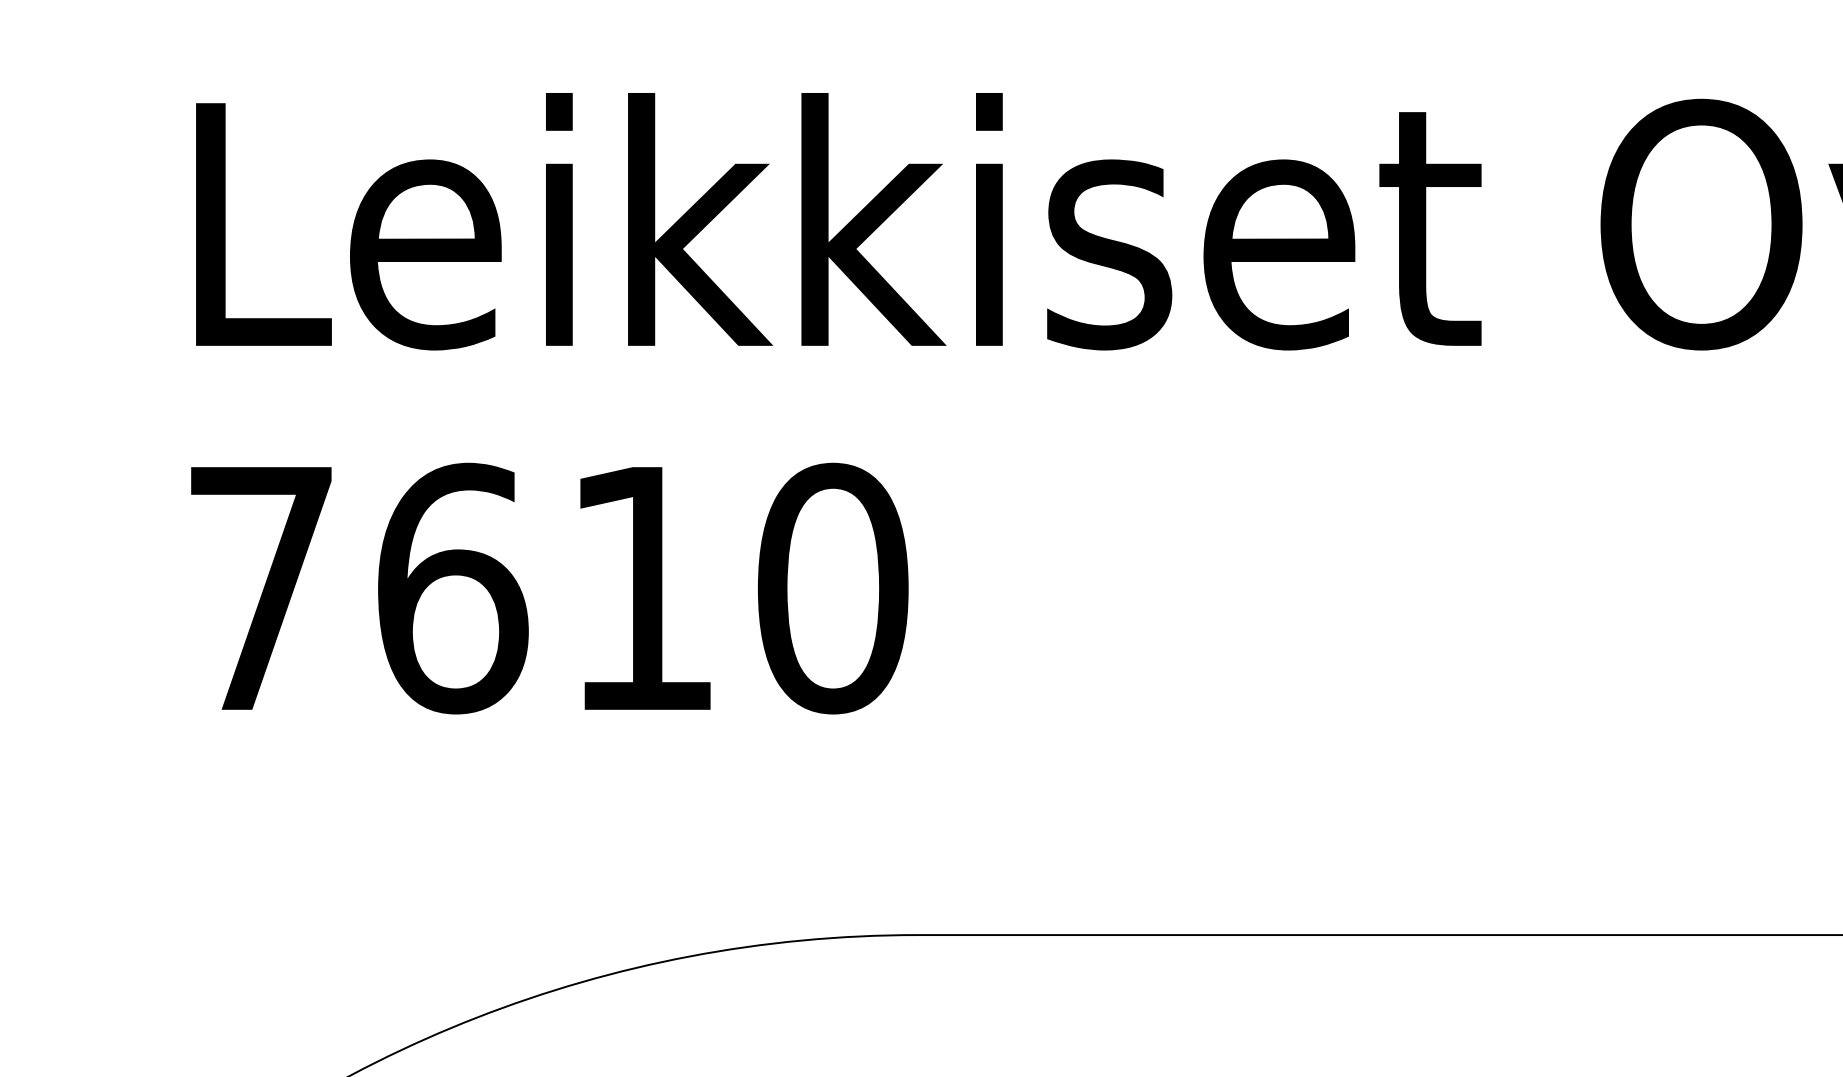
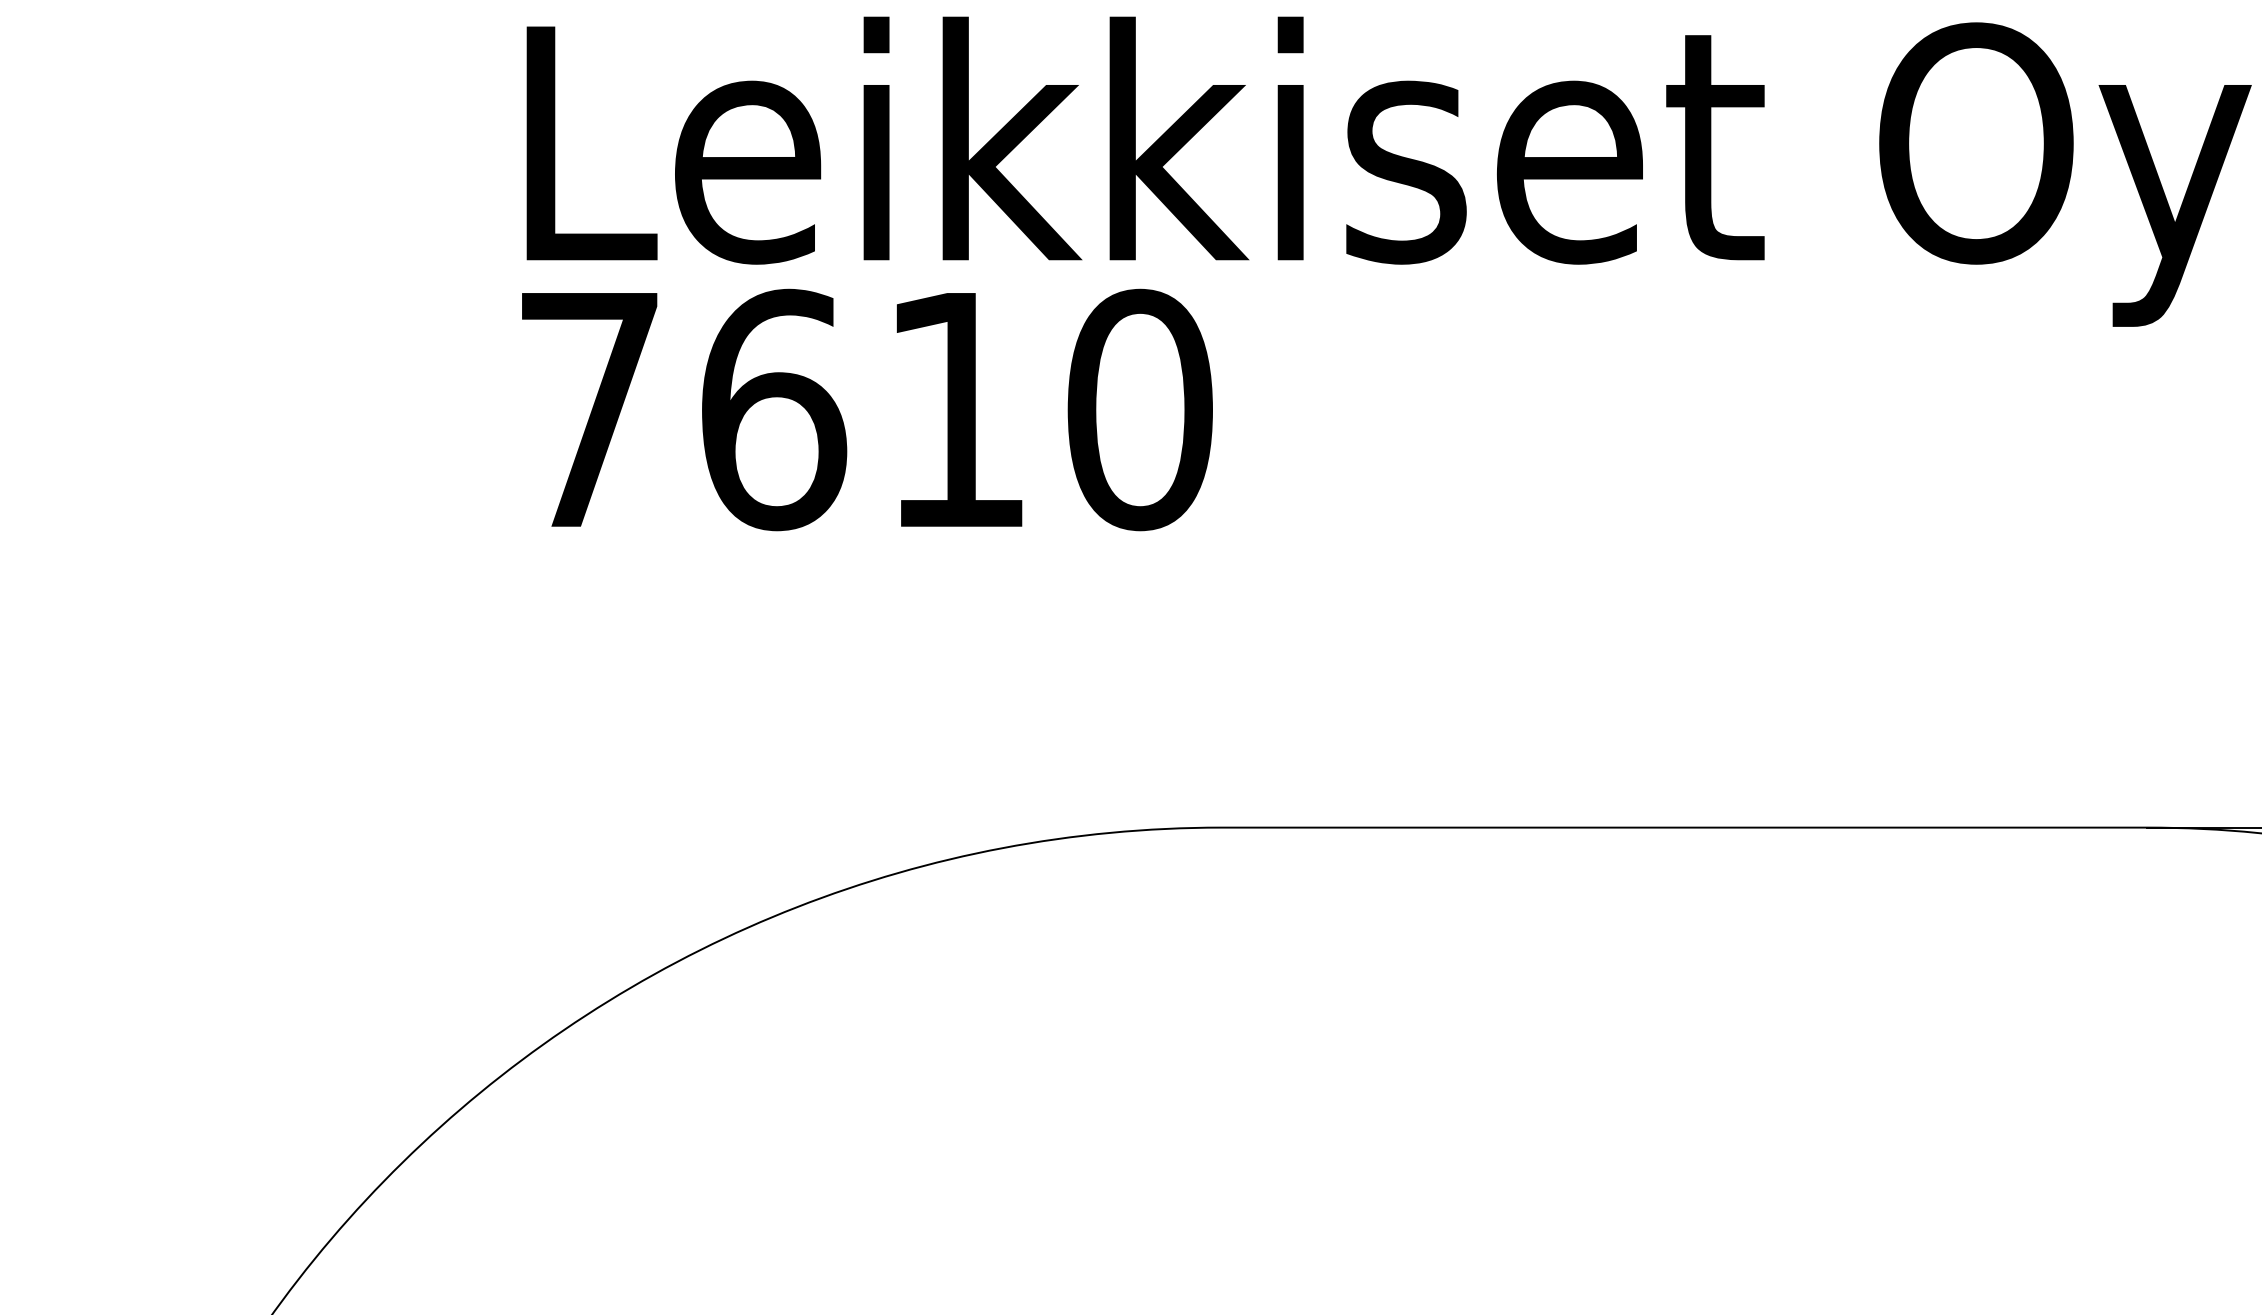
text: (549, 588) -> (867, 409), moved

